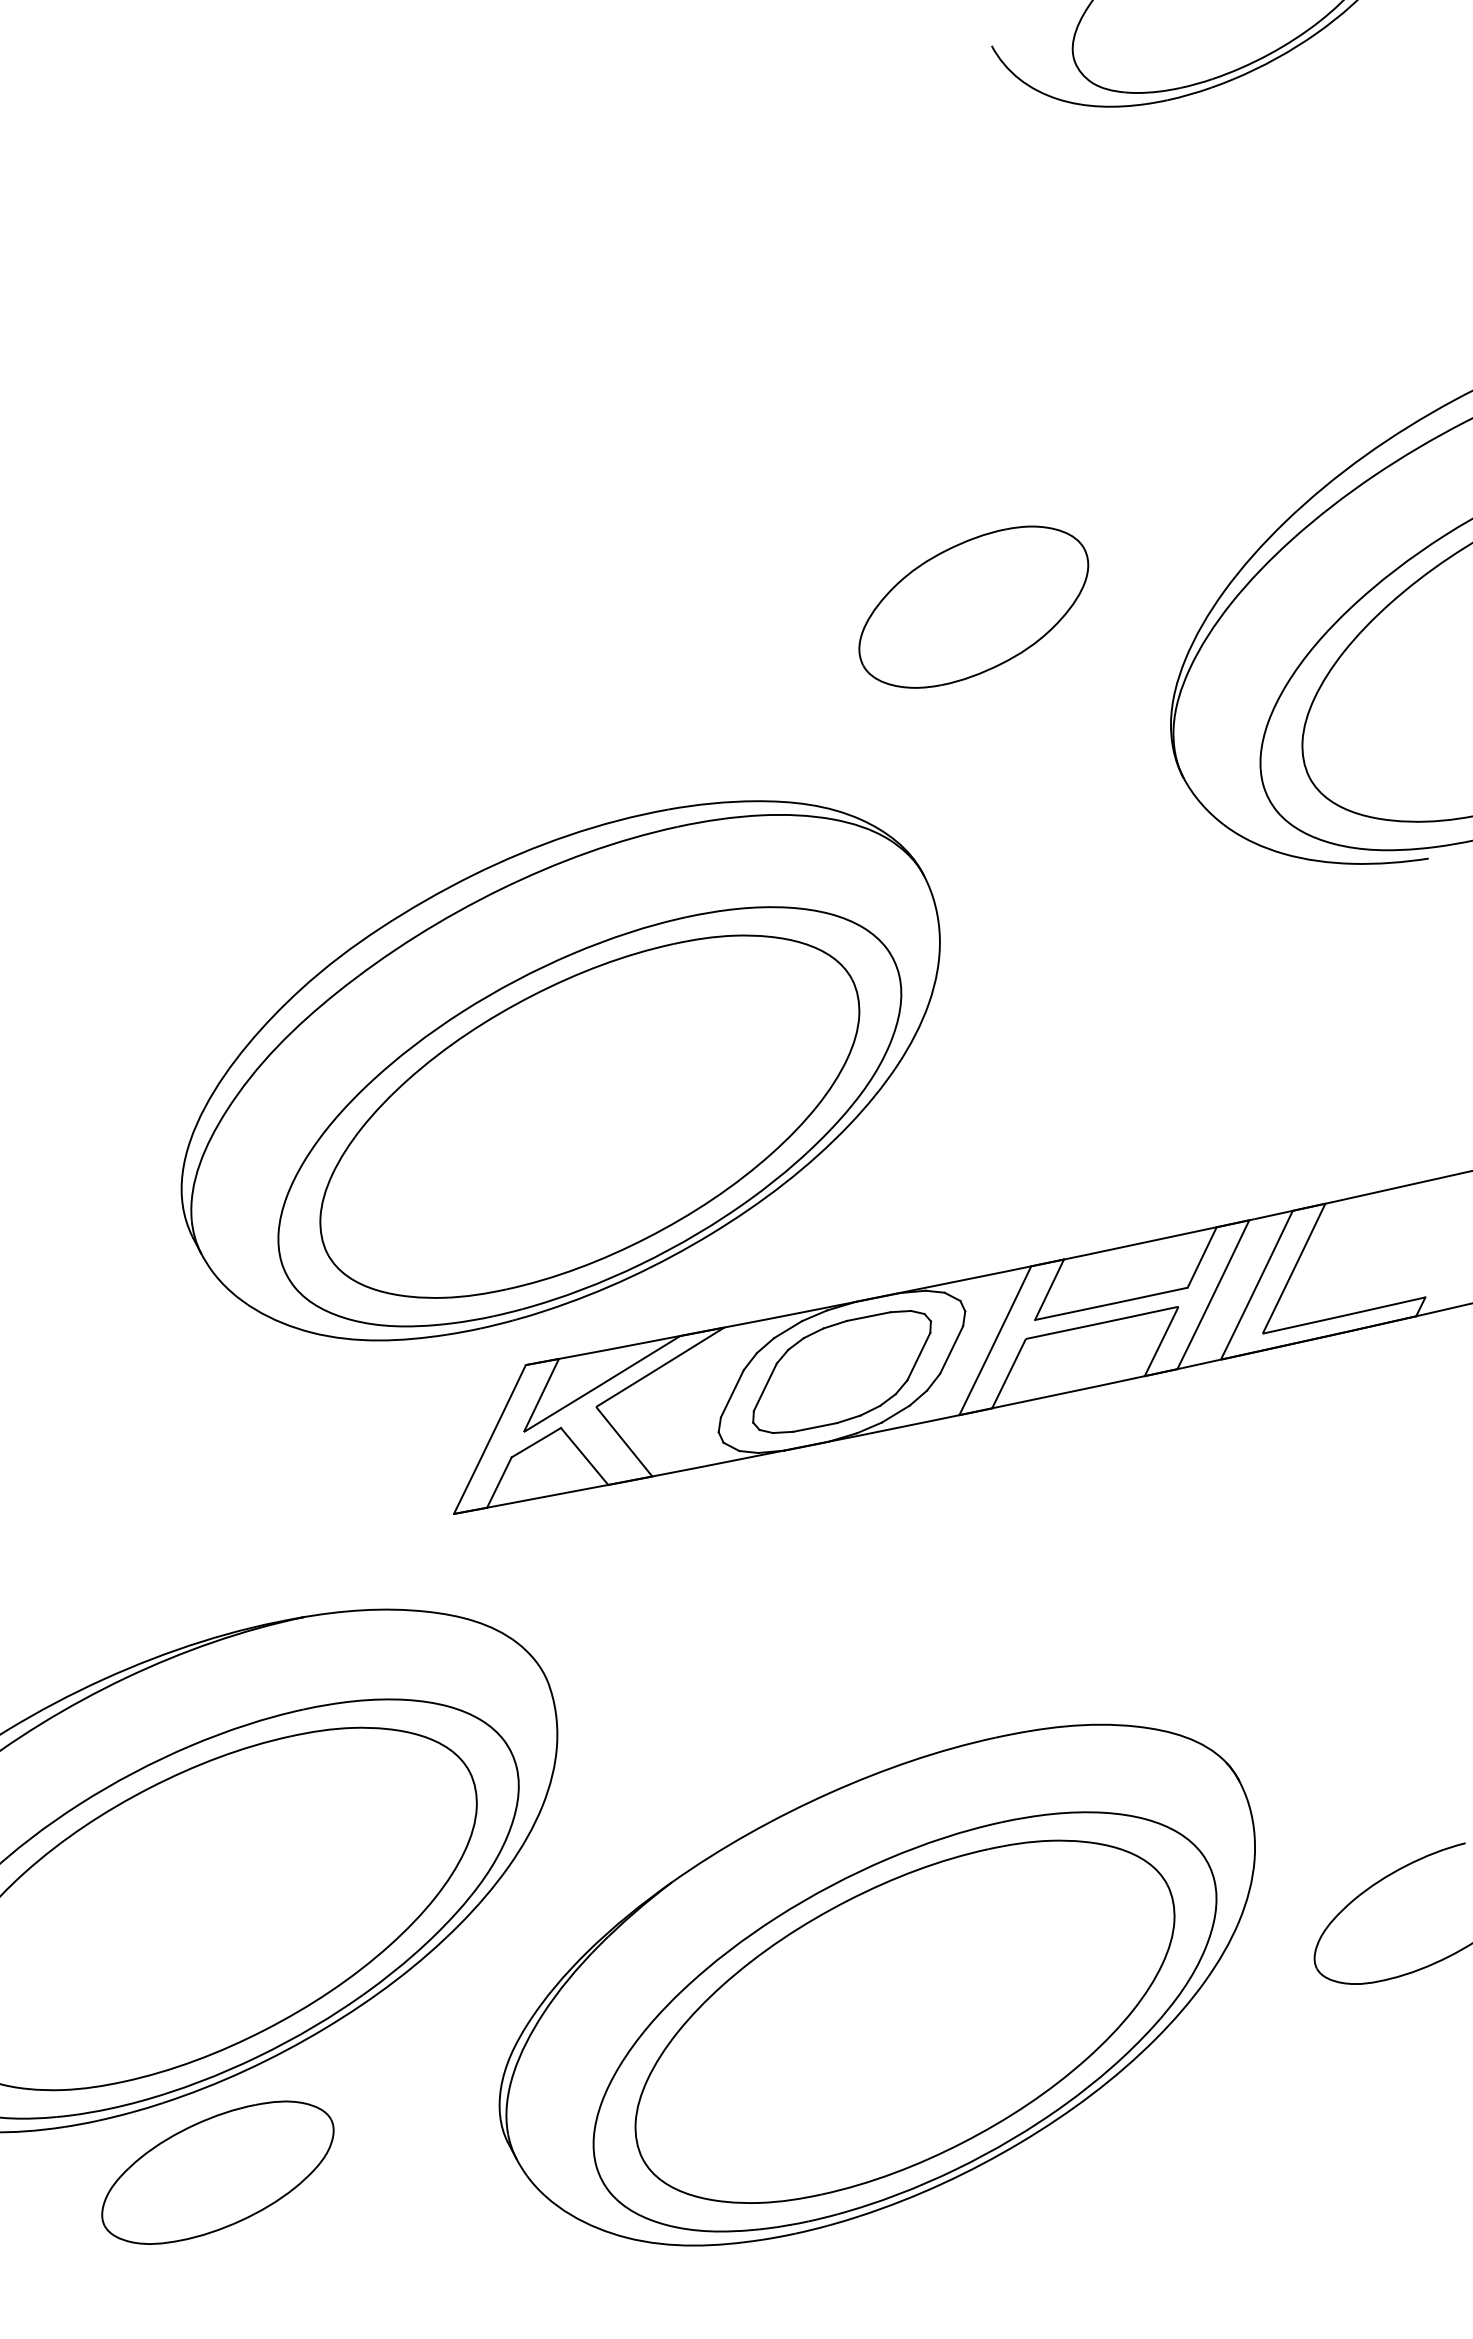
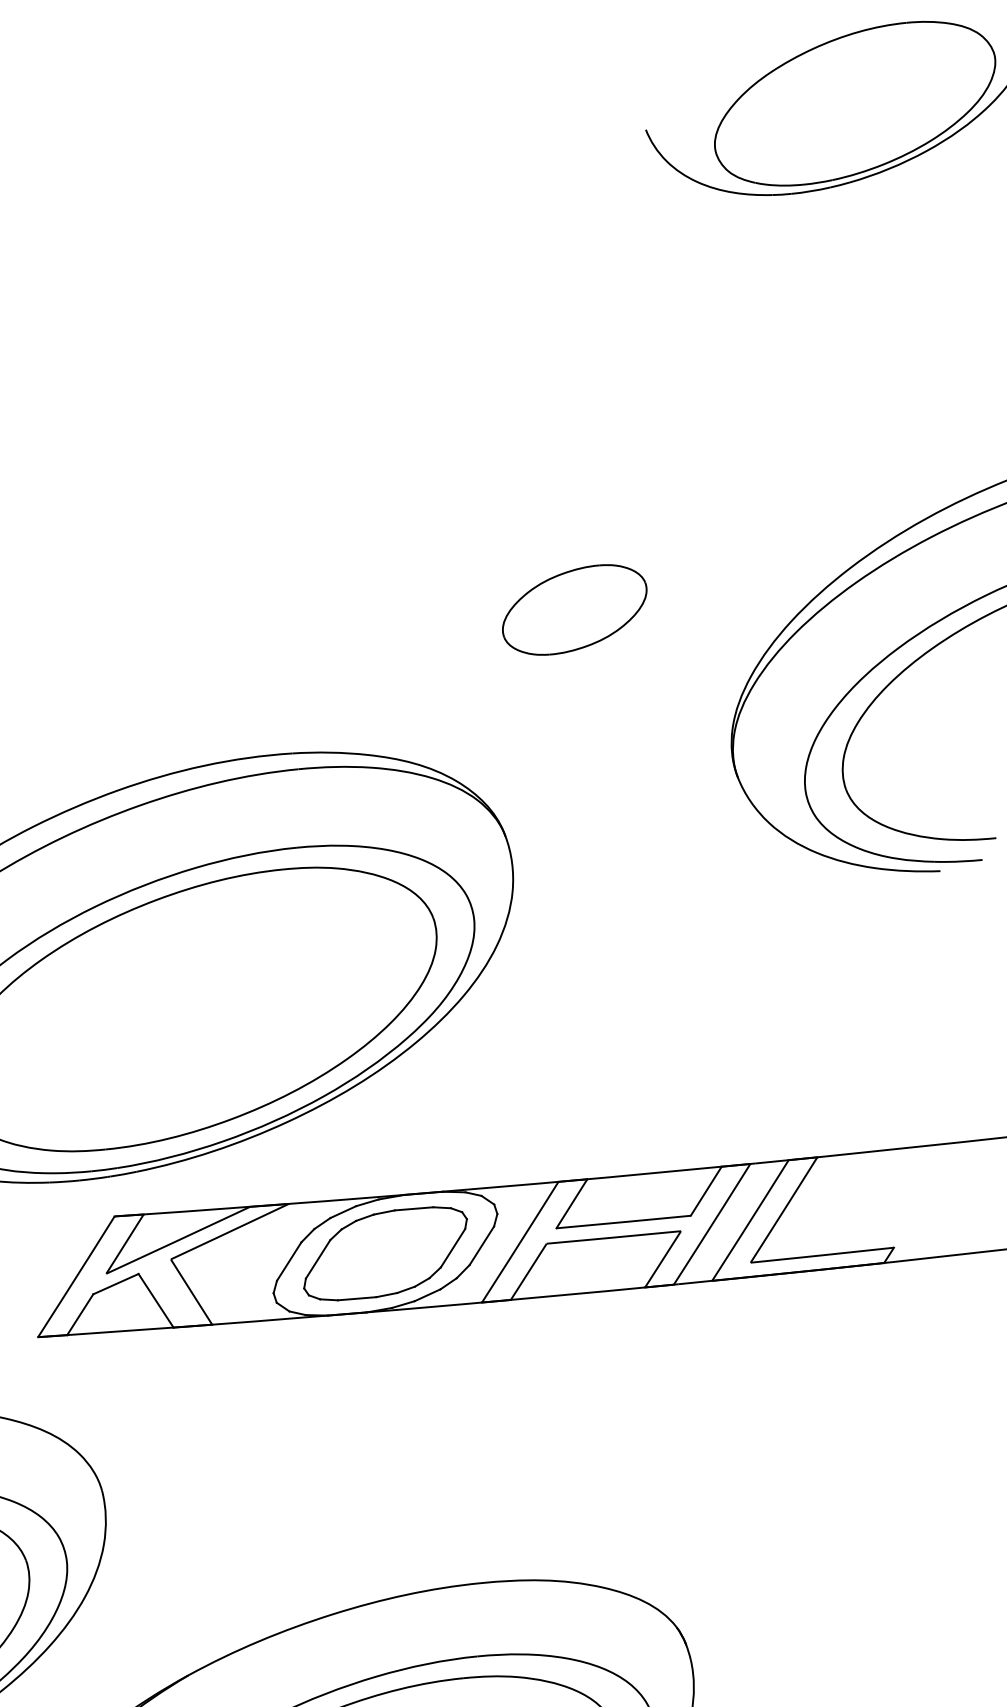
part: (973, 606) -> (574, 609), size x0.7

